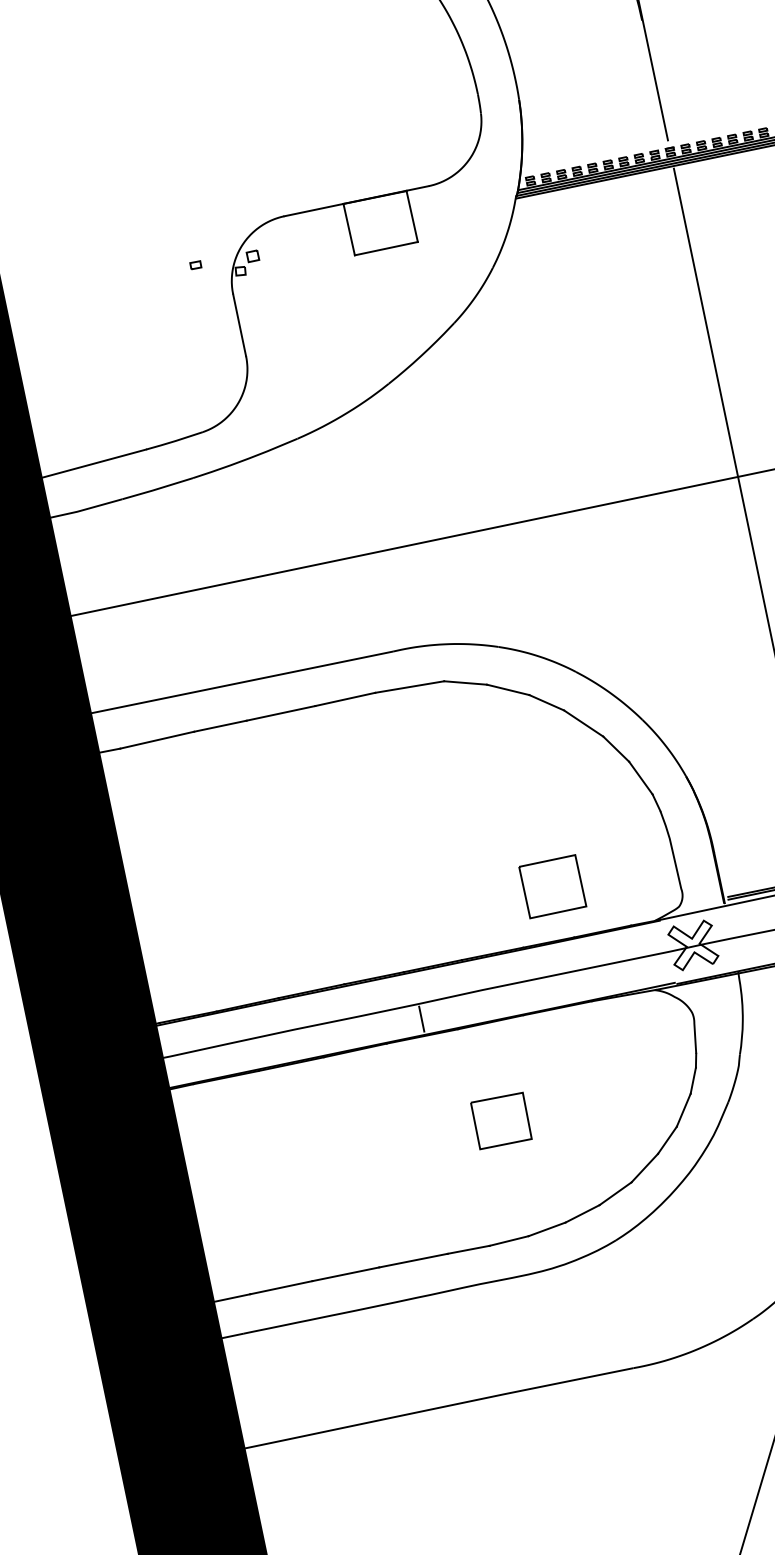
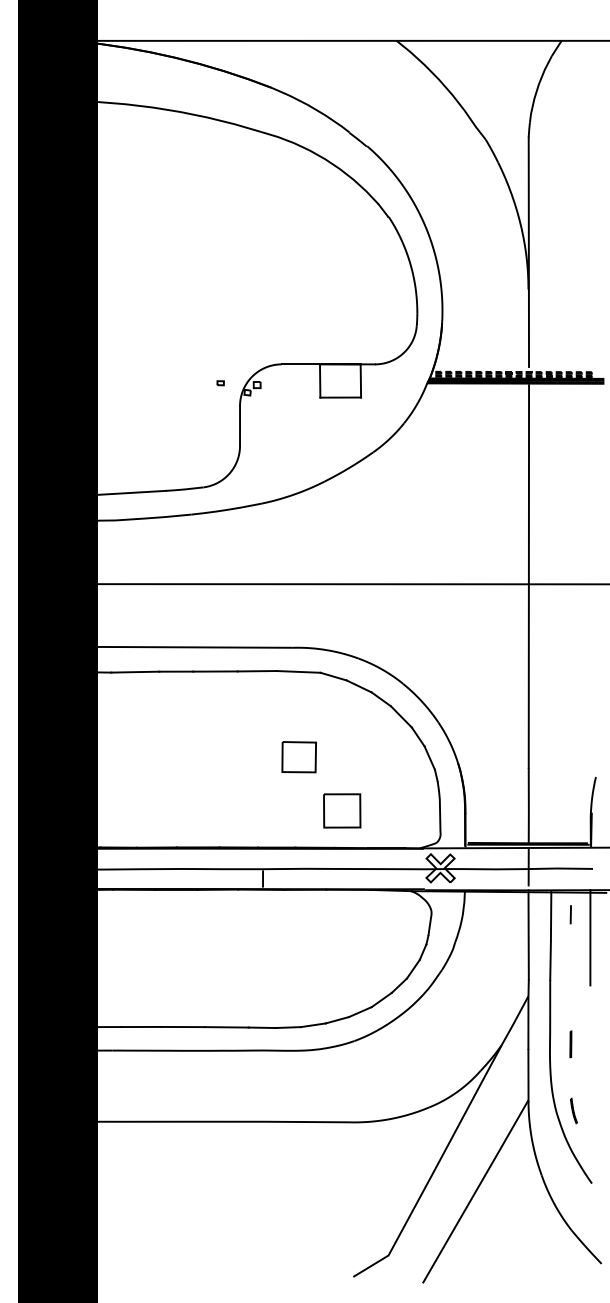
part: (553, 885) -> (342, 810), moved
part: (500, 1121) -> (298, 757), moved

